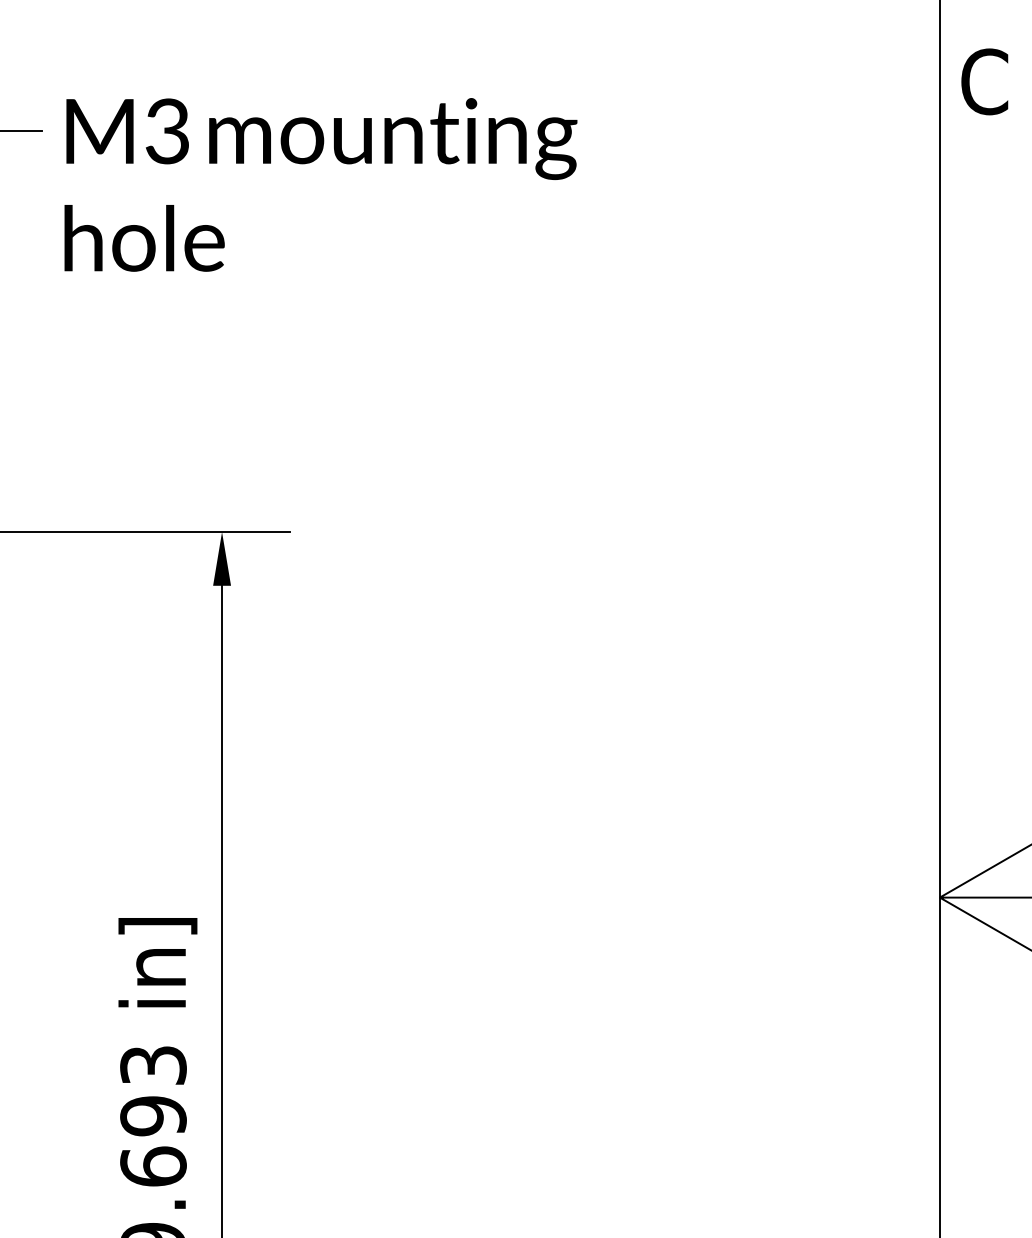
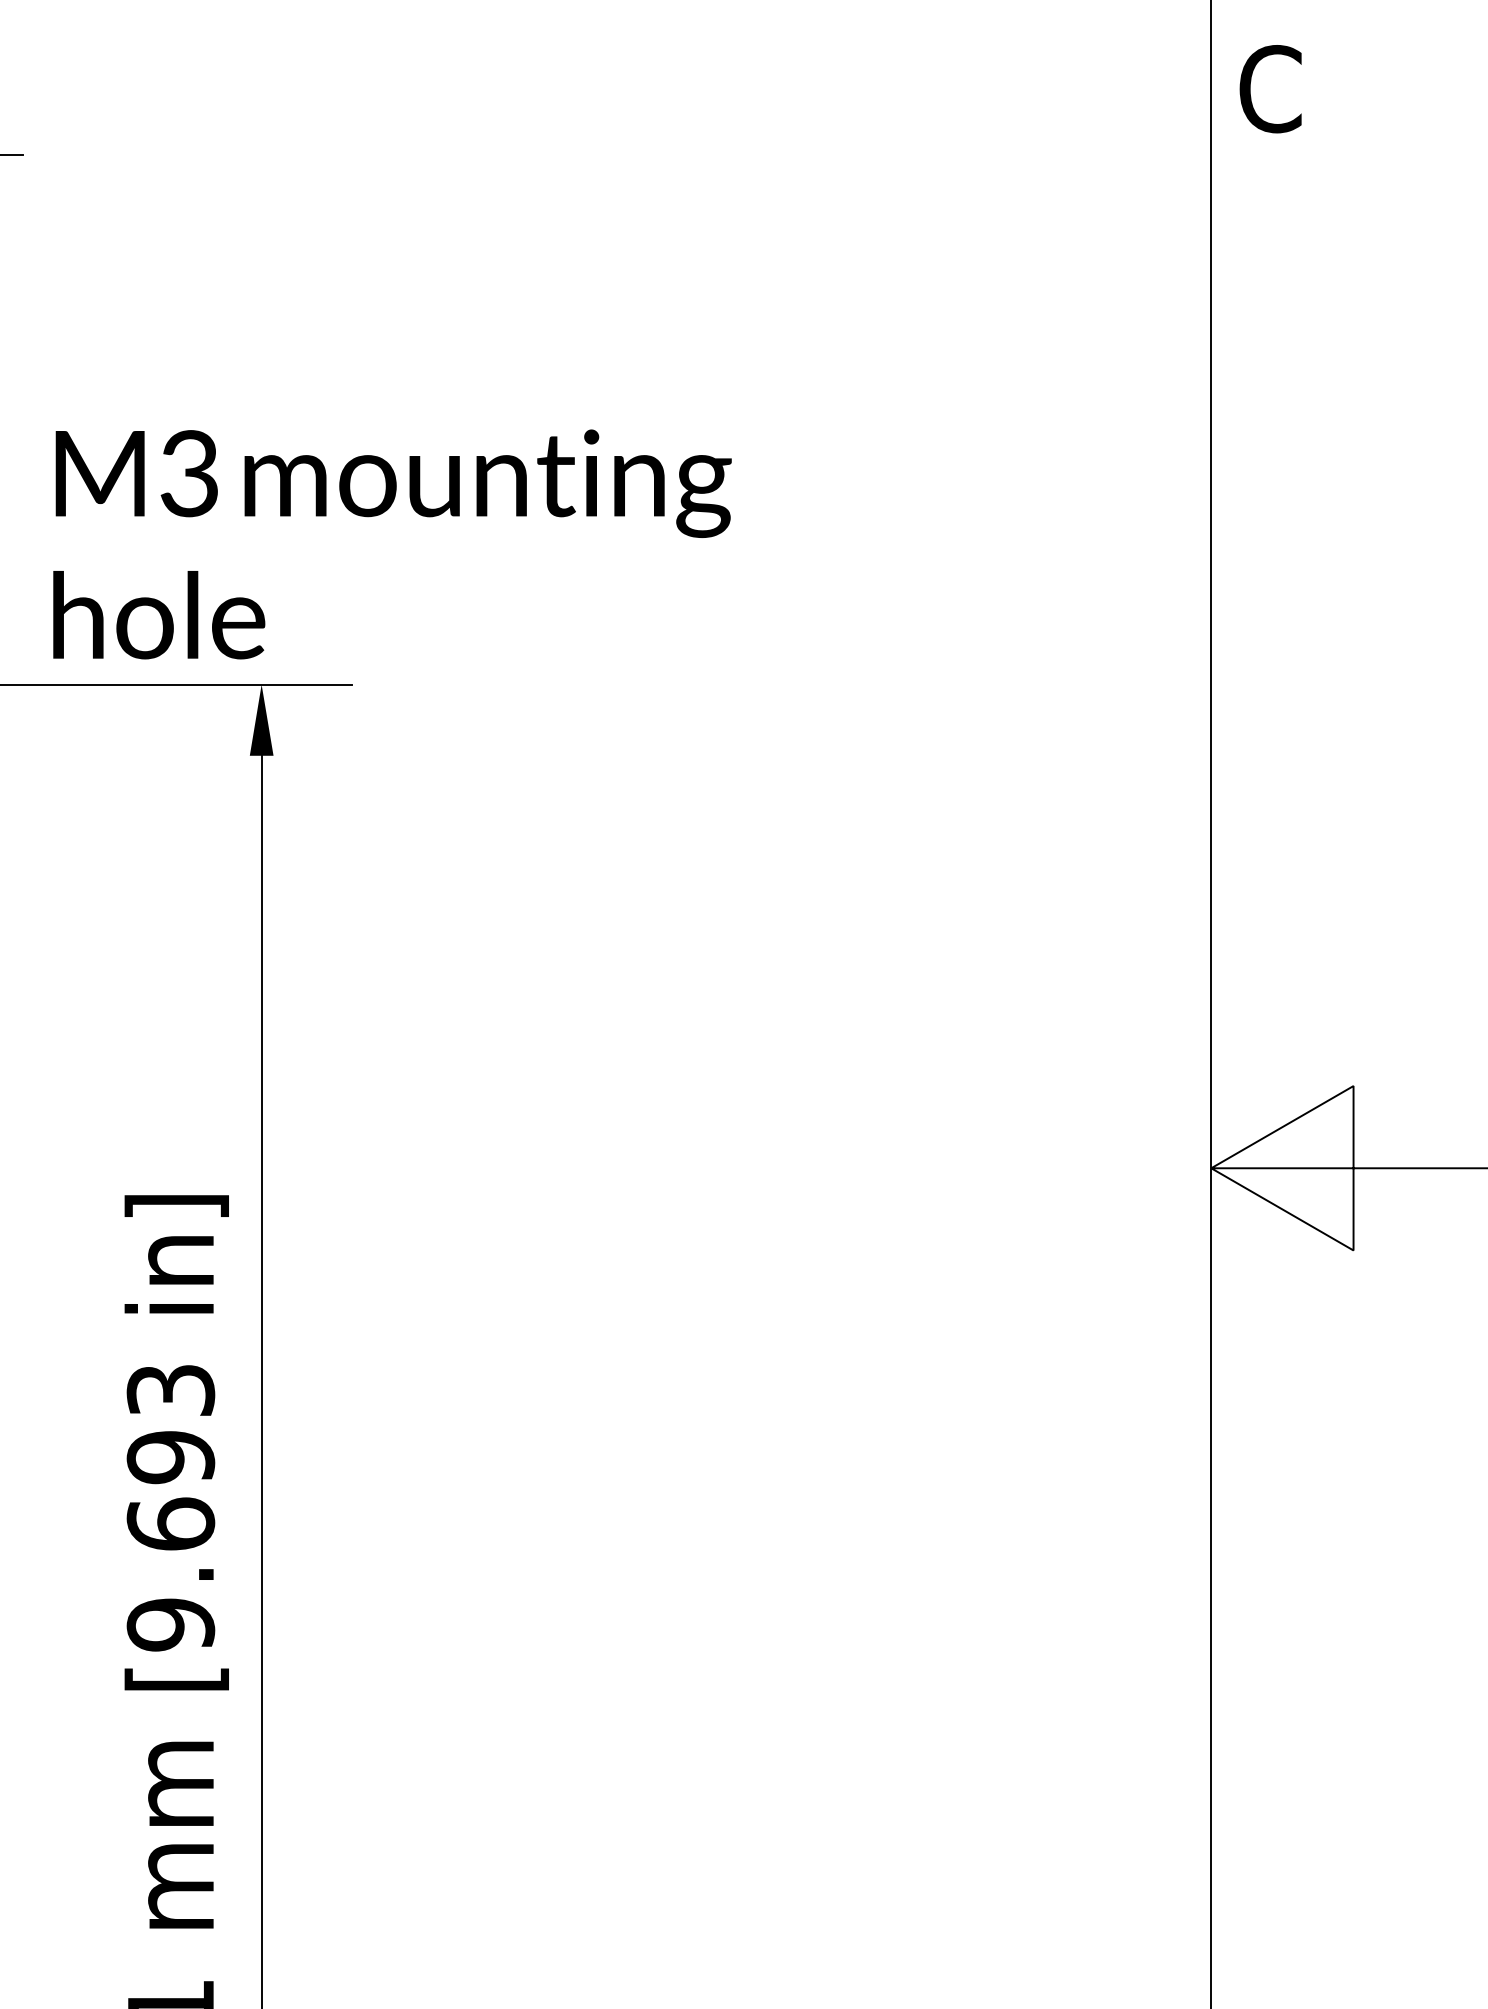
text: (320, 184) -> (392, 544), moved

